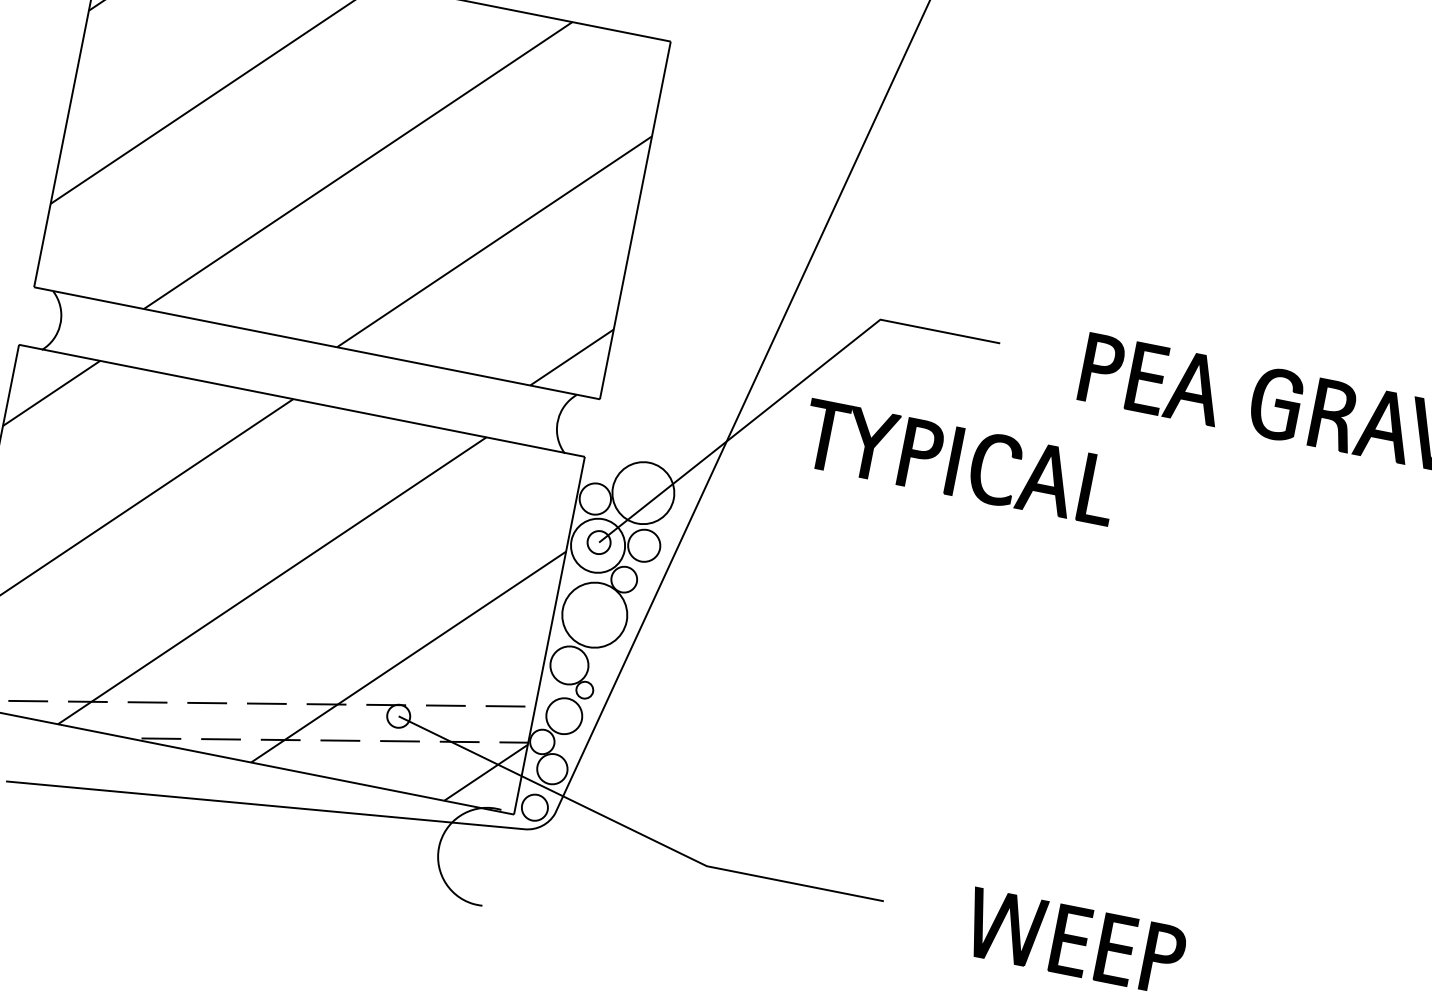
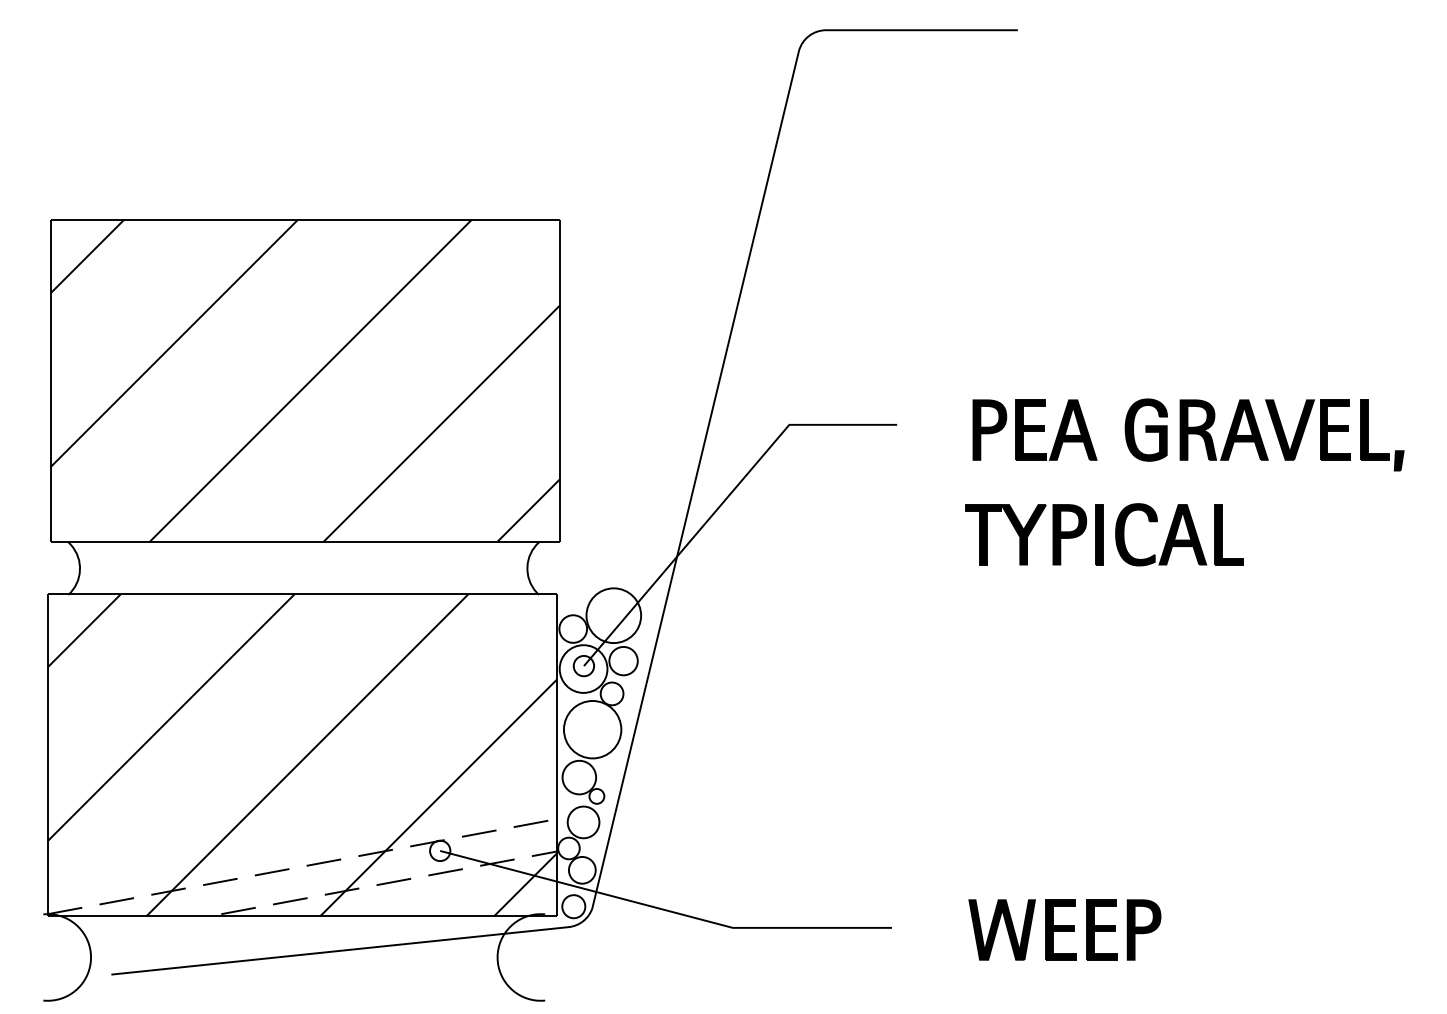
part: (959, 462) -> (1104, 534), moved

